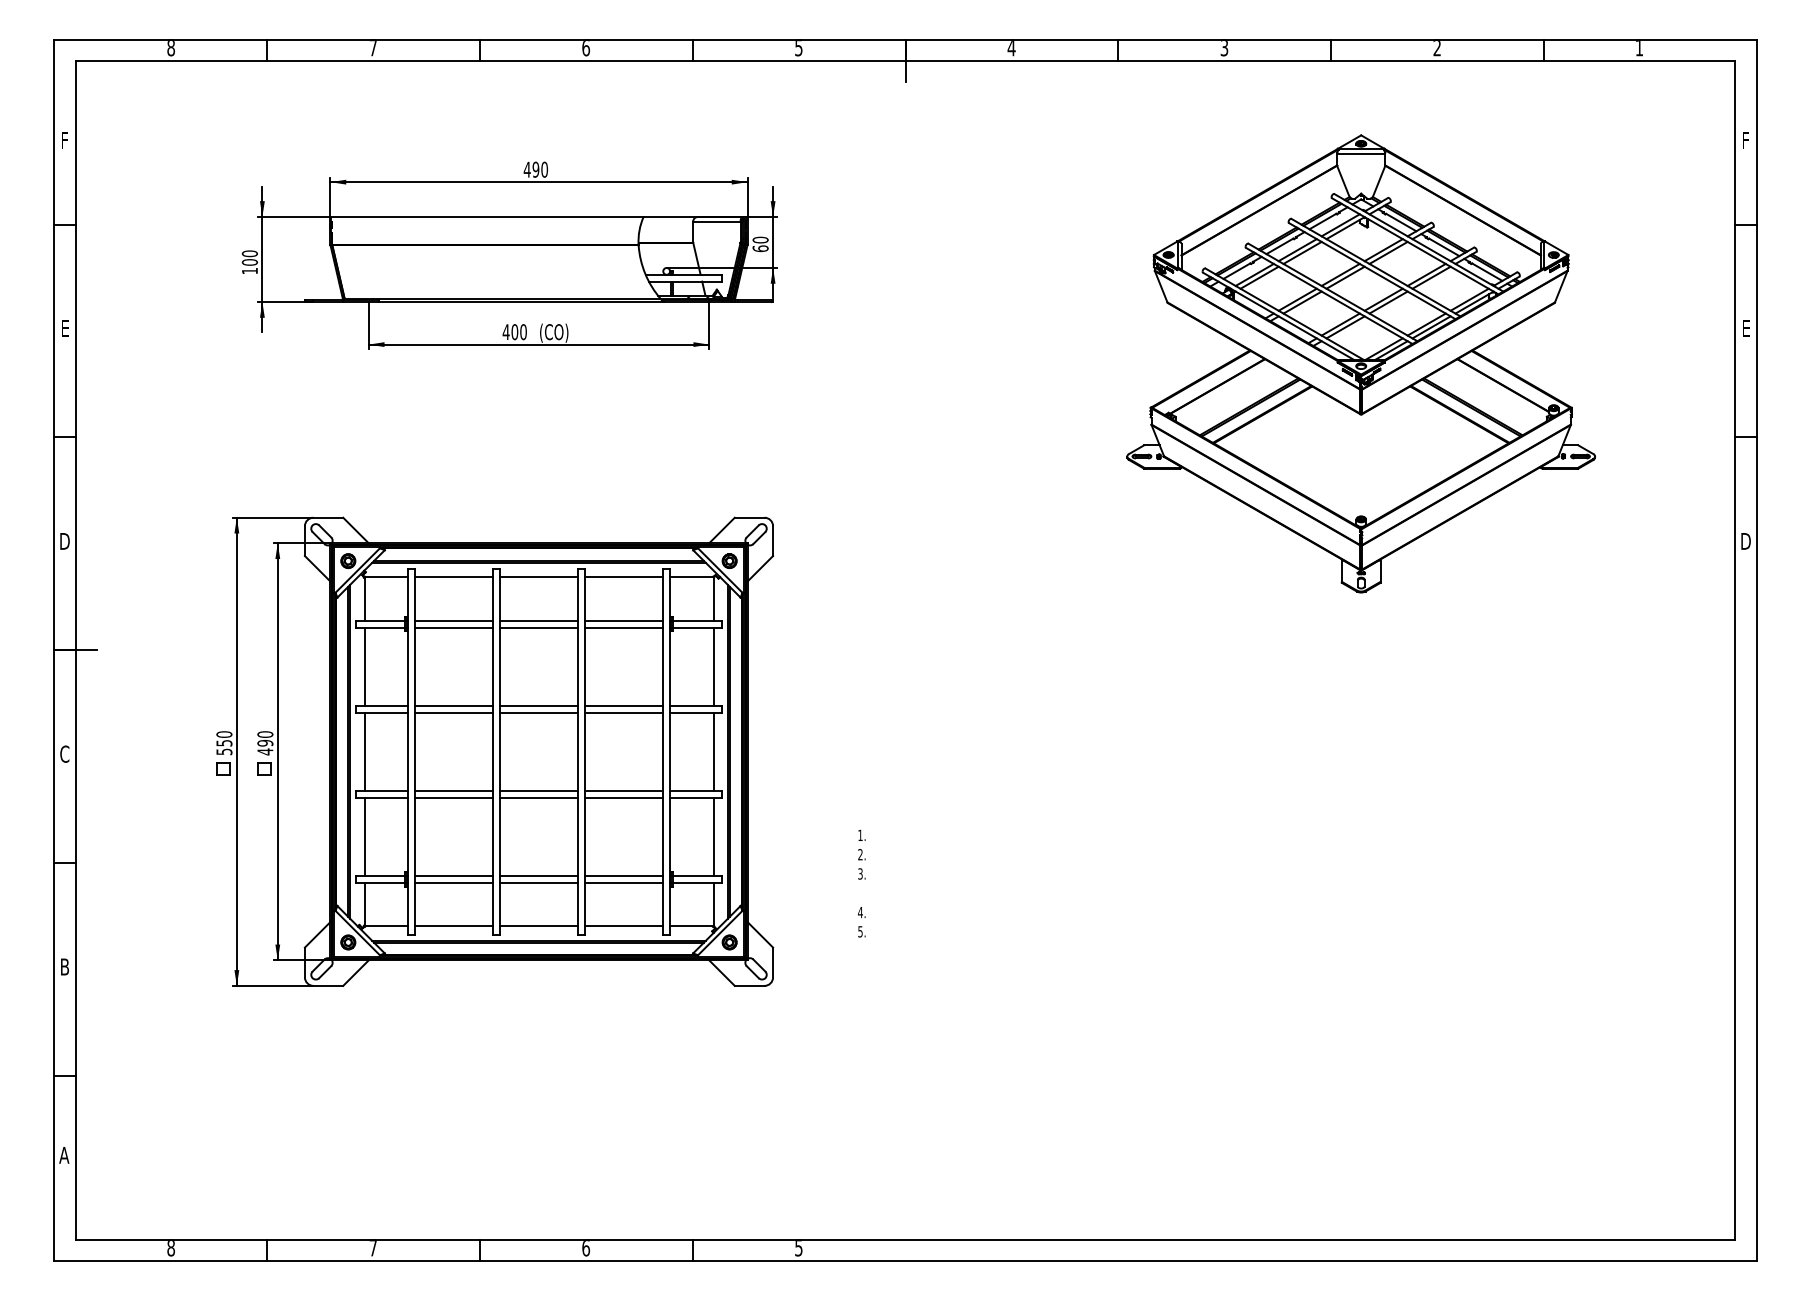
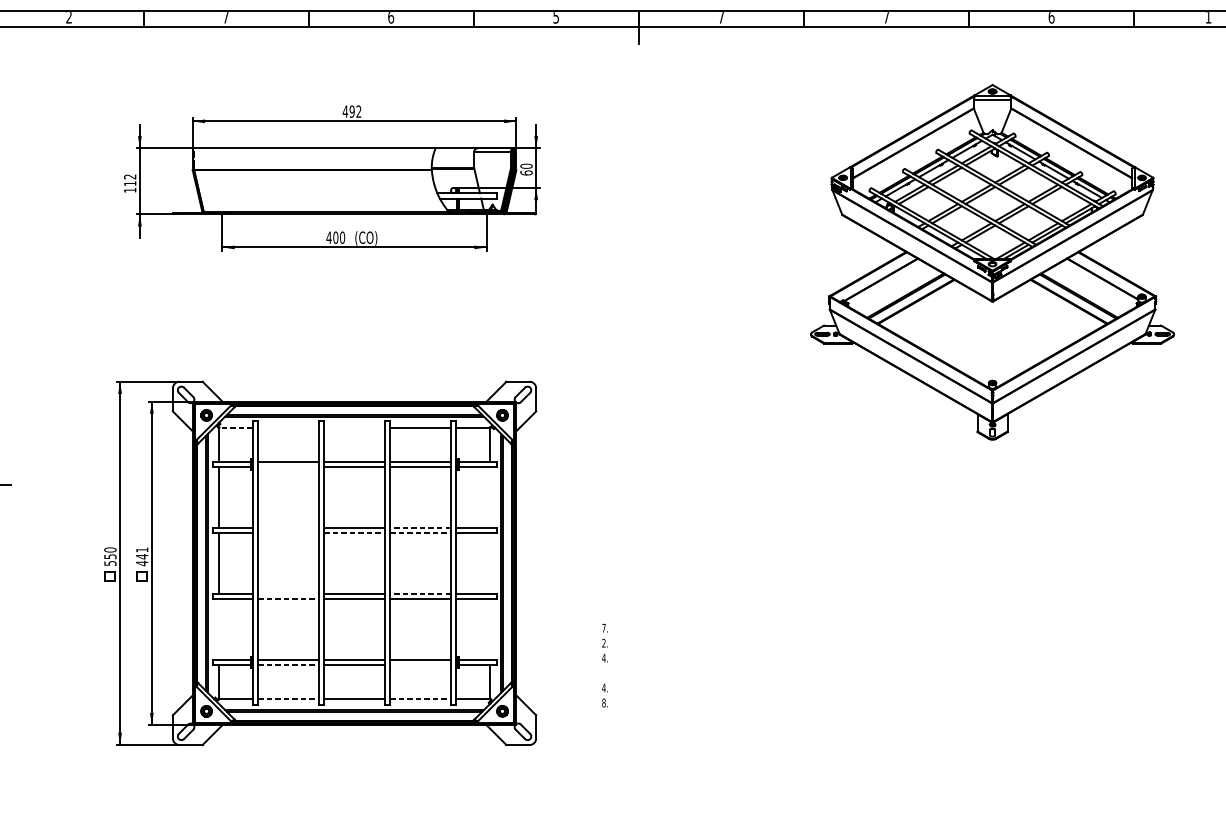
text: (170, 48) -> (68, 17), 8 -> 2
text: (1011, 48) -> (721, 17), 4 -> 7
text: (1224, 48) -> (886, 17), 3 -> 7
text: (1437, 48) -> (1051, 17), 2 -> 6
text: (544, 169) -> (358, 111), 490 -> 492
text: (249, 257) -> (129, 179), 100 -> 112
line: (386, 577) -> (236, 428), solid -> dashed
line: (453, 577) -> (288, 428), removed
line: (538, 577) -> (354, 428), removed
line: (453, 627) -> (288, 466), removed
line: (713, 666) -> (489, 497), removed
line: (453, 705) -> (288, 527), removed
line: (623, 705) -> (420, 527), solid -> dashed
line: (453, 712) -> (288, 532), removed
line: (539, 712) -> (354, 532), solid -> dashed
line: (624, 712) -> (420, 532), solid -> dashed
text: (265, 738) -> (142, 553), 490 -> 441
line: (713, 751) -> (489, 563), removed
line: (453, 790) -> (288, 593), removed
line: (623, 790) -> (420, 593), solid -> dashed
line: (454, 797) -> (288, 598), solid -> dashed
text: (860, 834) -> (604, 627), 1. -> 7.
line: (364, 836) -> (219, 629), removed
line: (713, 836) -> (489, 629), removed
text: (860, 873) -> (604, 657), 3. -> 4.
line: (454, 882) -> (288, 664), solid -> dashed
line: (623, 882) -> (420, 664), removed
line: (454, 926) -> (288, 698), solid -> dashed
line: (624, 926) -> (420, 698), solid -> dashed
text: (860, 931) -> (604, 702), 5. -> 8.

